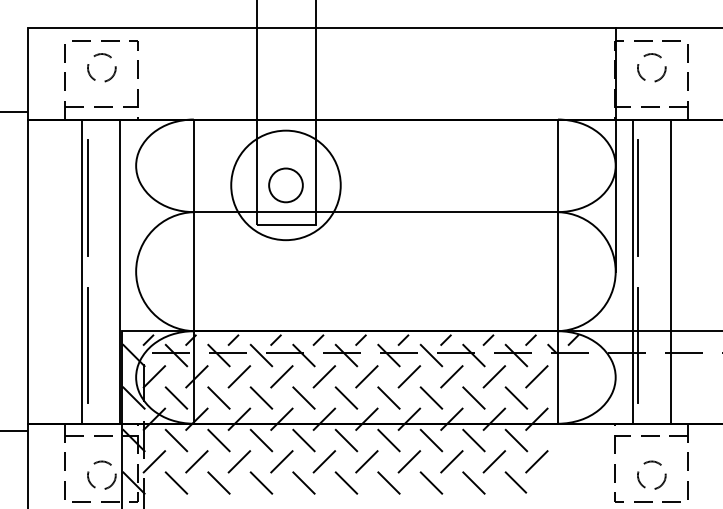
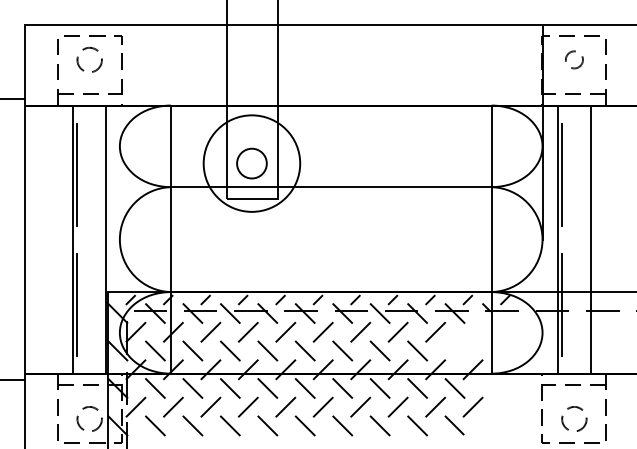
circle: (651, 67) -> (574, 59), size x0.7
line: (536, 375) -> (472, 331), removed
line: (515, 397) -> (454, 350), removed

